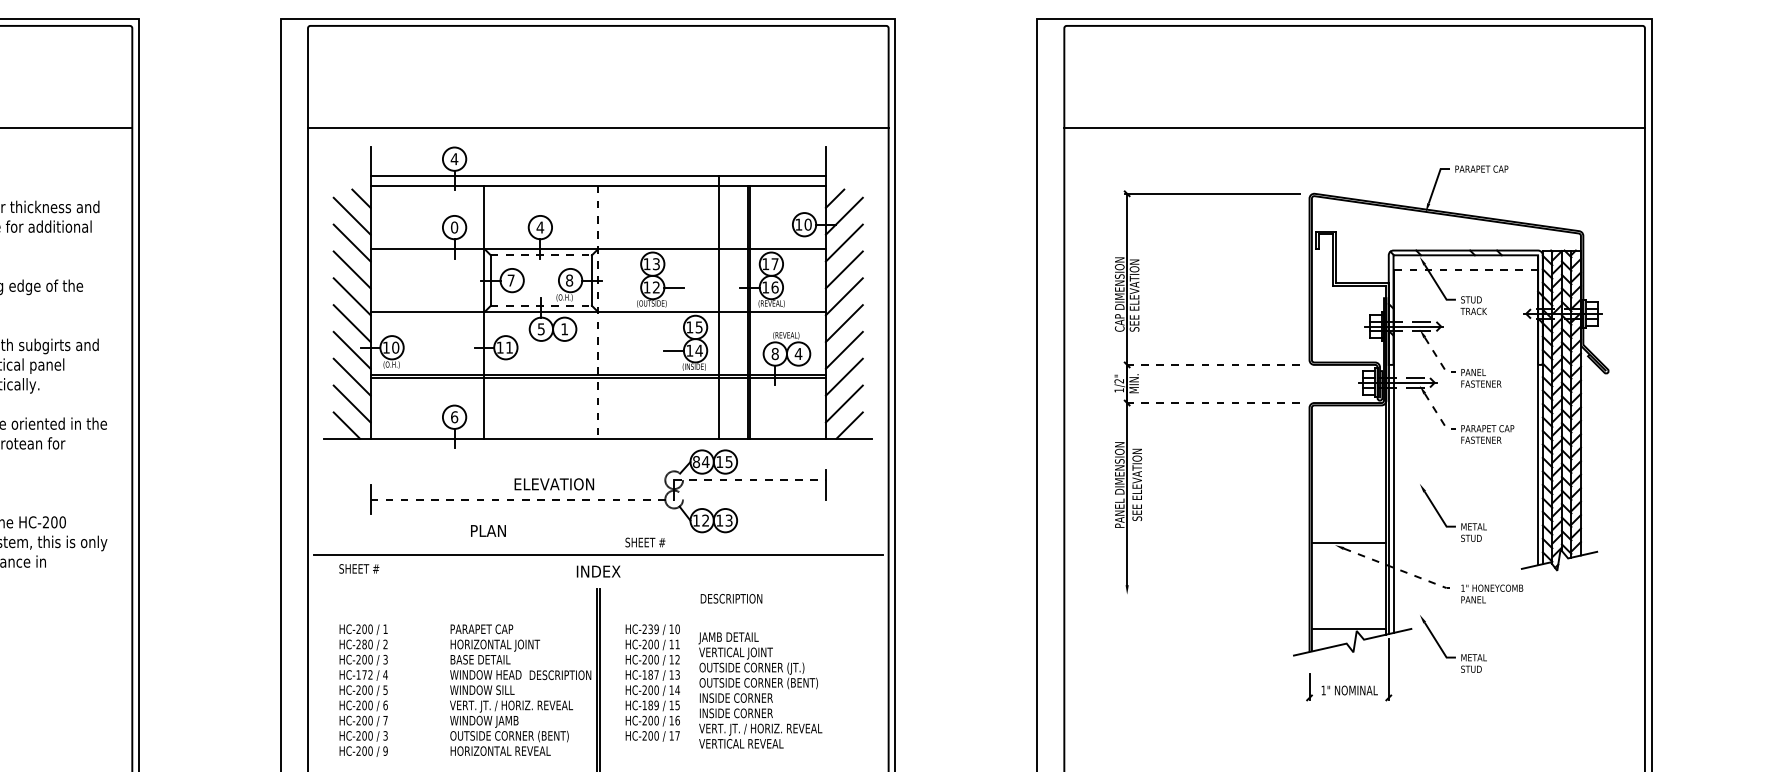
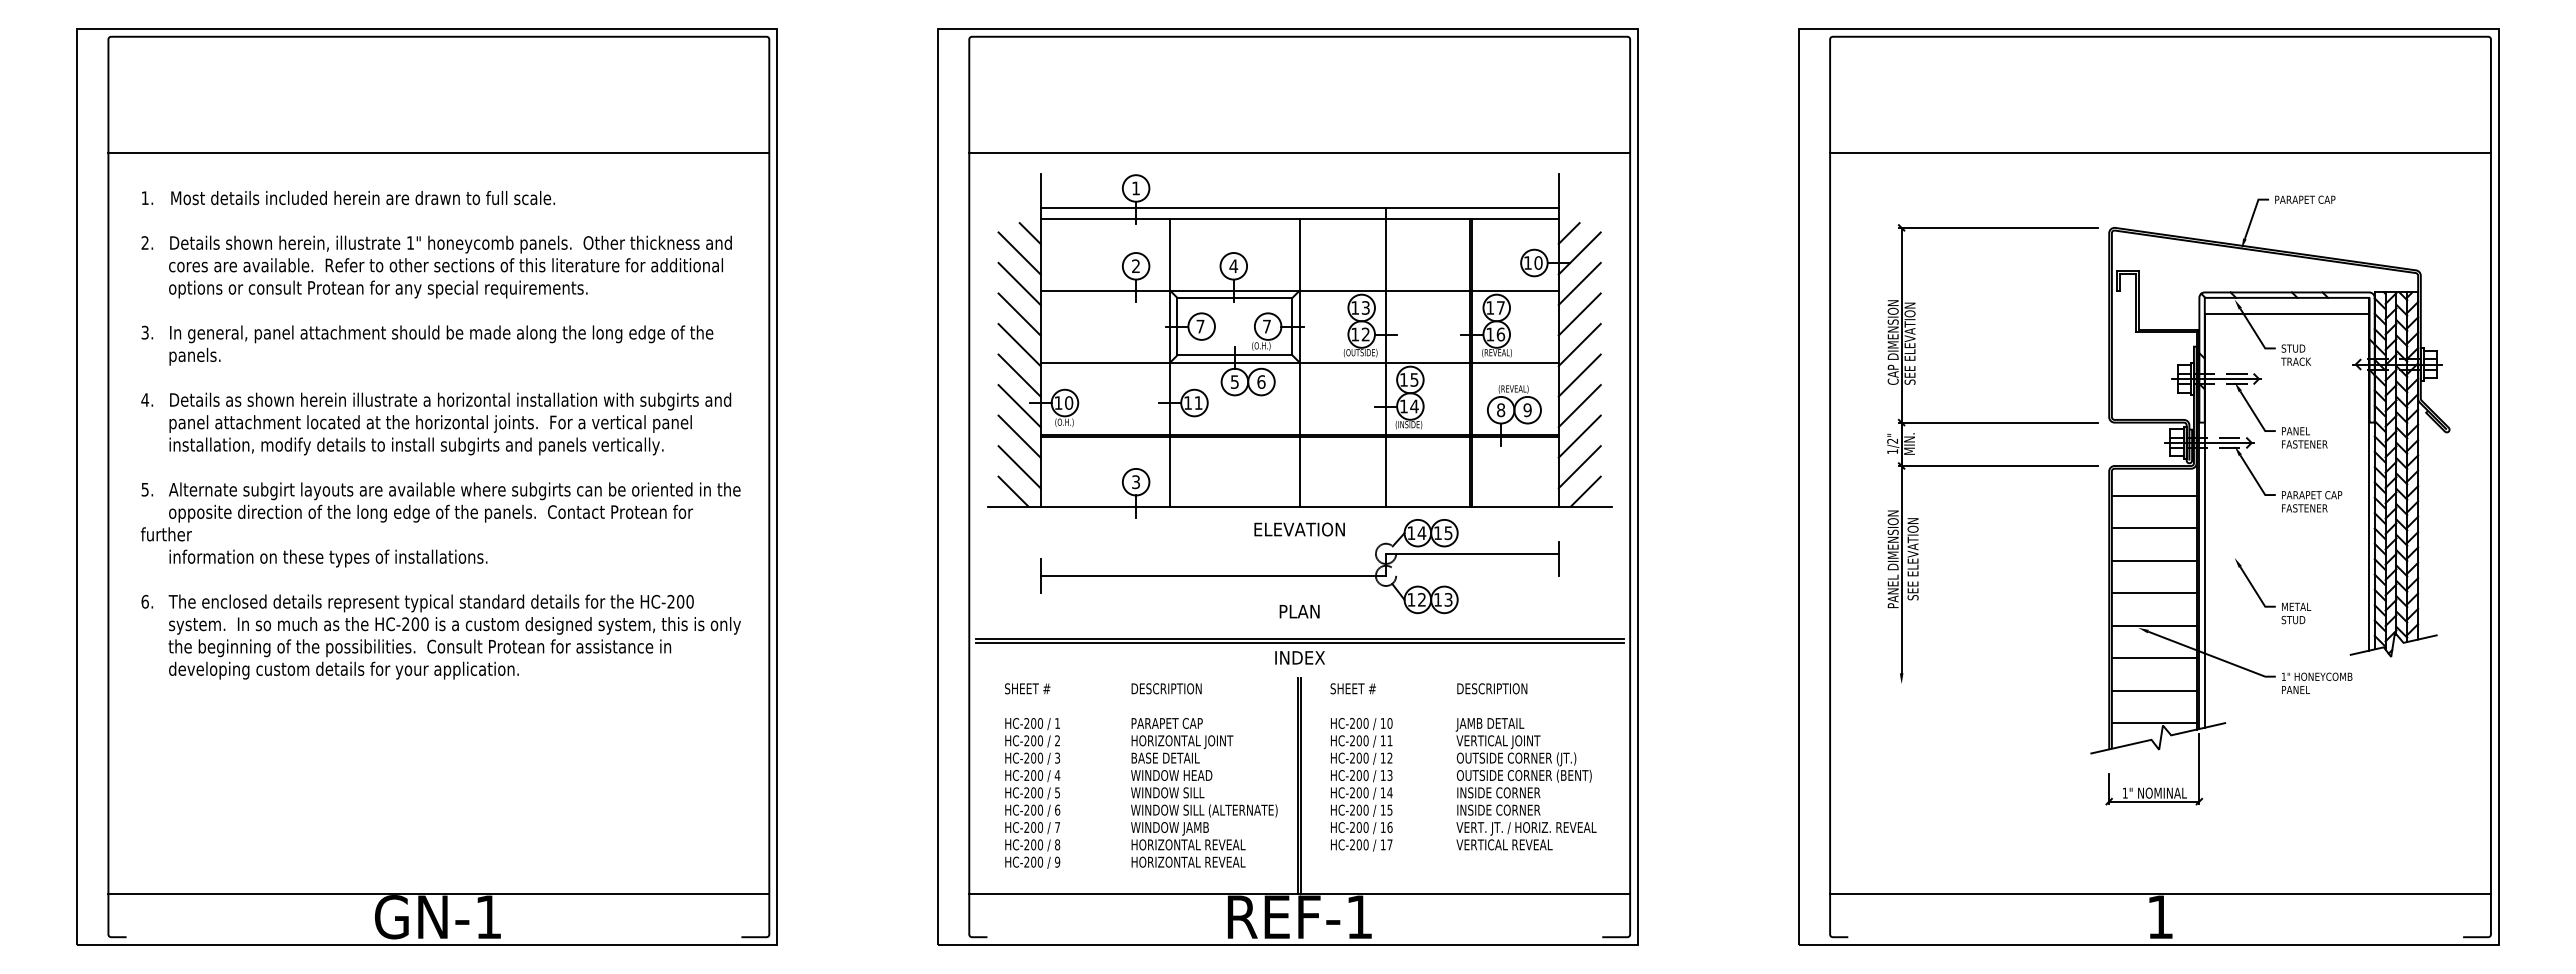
text: (454, 159) -> (1135, 188), 4 -> 1
text: (454, 227) -> (1136, 266), 0 -> 2
line: (541, 254) -> (1234, 297), dashed -> solid
line: (1465, 269) -> (2286, 314), dashed -> solid
text: (569, 280) -> (1266, 326), 8 -> 7
line: (541, 305) -> (1234, 355), dashed -> solid
line: (719, 306) -> (1386, 356), moved
line: (598, 312) -> (1299, 362), dashed -> solid
text: (564, 328) -> (1261, 381), 1 -> 6
text: (798, 354) -> (1527, 410), 4 -> 9
line: (1438, 359) -> (2256, 416), dashed -> solid
line: (1212, 364) -> (1998, 422), dashed -> solid
line: (1212, 403) -> (1998, 466), dashed -> solid
line: (1438, 415) -> (2256, 480), dashed -> solid
text: (454, 417) -> (1136, 482), 6 -> 3
line: (1348, 428) -> (2153, 495), added
line: (1348, 457) -> (2153, 528), added
text: (696, 462) -> (1411, 533), 84 -> 14
line: (750, 479) -> (1472, 553), dashed -> solid
text: (554, 484) -> (1299, 529), moved
line: (1348, 486) -> (2153, 560), added
line: (522, 499) -> (1213, 575), dashed -> solid
line: (1348, 515) -> (2153, 593), added
text: (488, 530) -> (1299, 611), moved
text: (644, 542) -> (1352, 688), moved
line: (598, 558) -> (1299, 642), added
text: (359, 568) -> (1027, 688), moved
line: (1400, 570) -> (2212, 656), dashed -> solid
line: (1348, 572) -> (2153, 658), added
text: (731, 598) -> (1492, 688), moved
line: (1348, 600) -> (2153, 690), added
text: (653, 629) -> (1362, 723), HC-239 -> HC-200
text: (364, 644) -> (1033, 740), HC-280 -> HC-200
part: (1443, 650) -> (2261, 747), removed
text: (364, 674) -> (1033, 775), HC-172 -> HC-200
text: (560, 674) -> (1166, 688), moved
text: (650, 674) -> (1359, 775), HC-187 -> HC-200
text: (759, 690) -> (1525, 784), moved
line: (1349, 697) -> (2154, 801), added
text: (650, 704) -> (1359, 809), HC-189 -> HC-200
text: (513, 706) -> (1203, 811), VERT. JT. / HORIZ. REVEAL -> WINDOW SILL (ALTERNATE)
text: (385, 735) -> (1057, 844), 3 -> 8
text: (509, 736) -> (1198, 845), OUTSIDE CORNER (BENT) -> HORIZONTAL REVEAL

